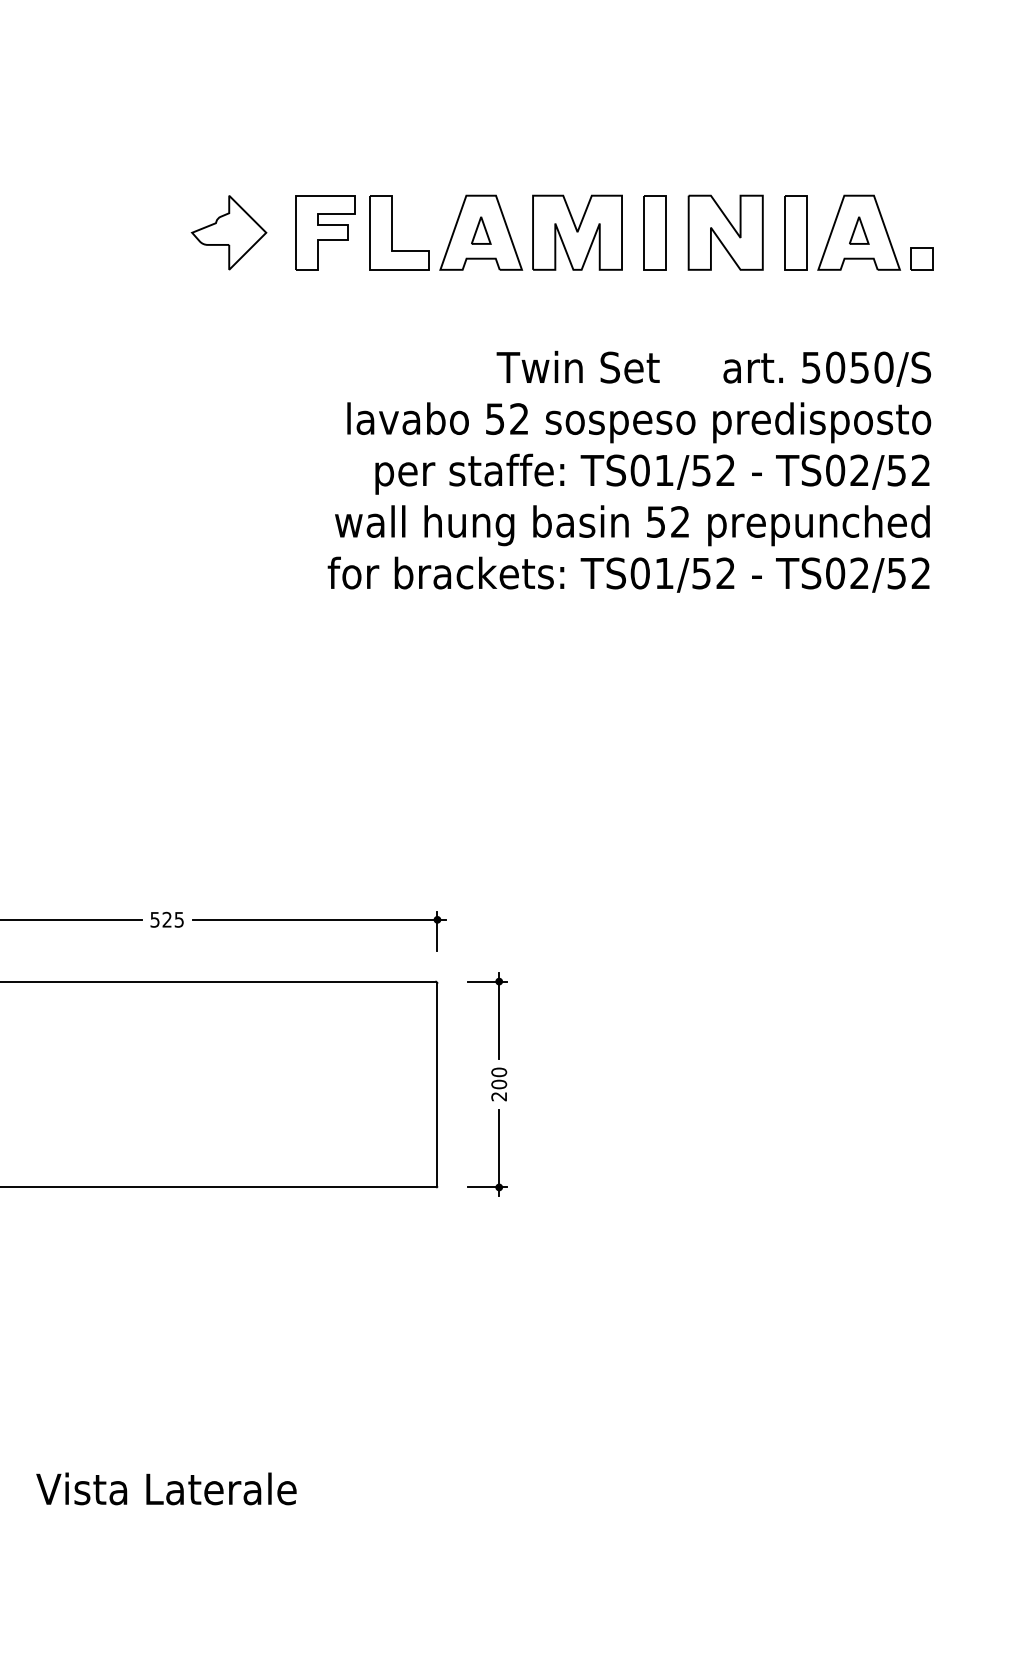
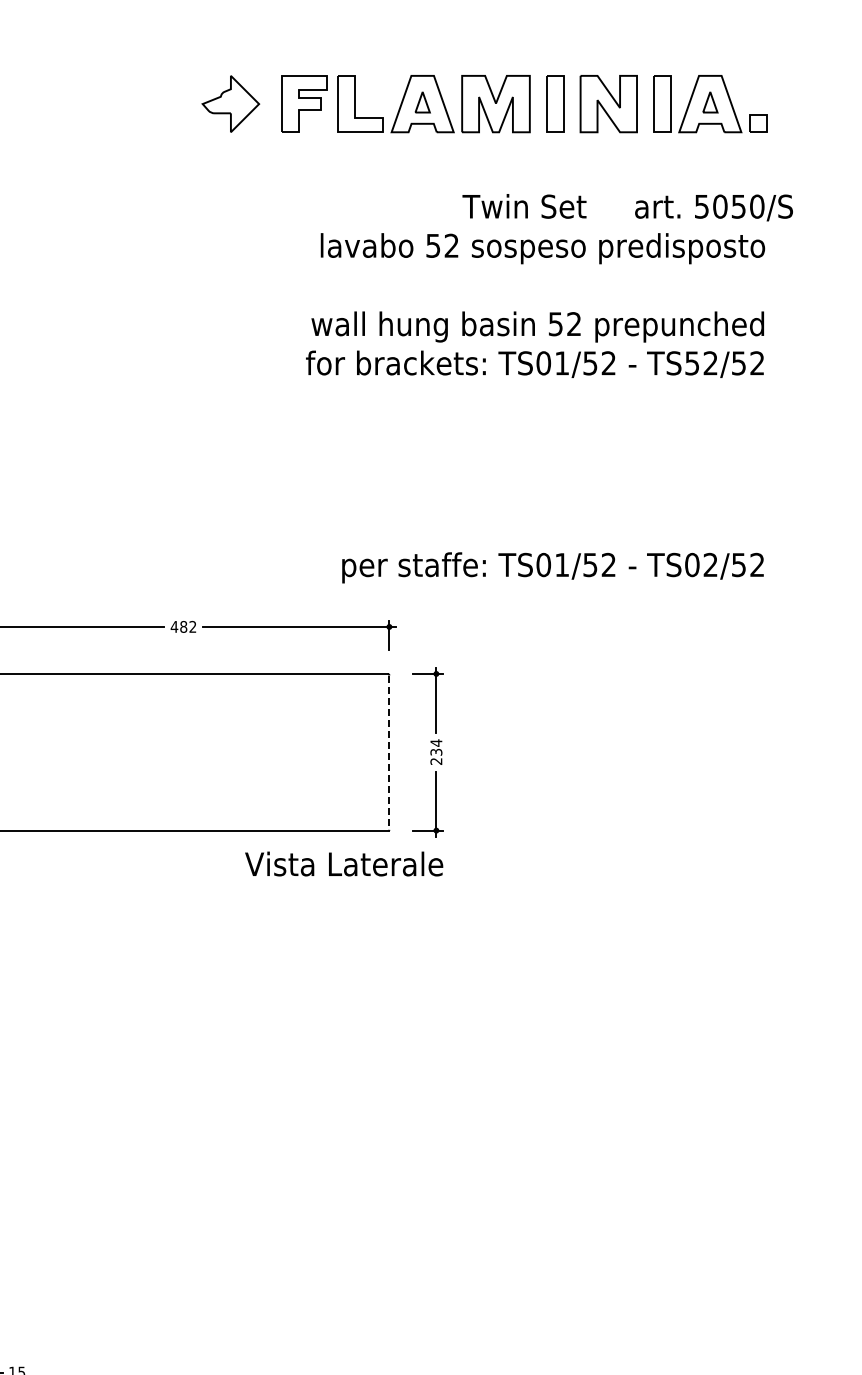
text: (713, 368) -> (627, 207), moved
text: (651, 473) -> (552, 567), moved
text: (835, 573) -> (692, 363), TS02/52 -> TS52/52
text: (166, 919) -> (183, 626), 525 -> 482
text: (499, 1078) -> (436, 747), 200 -> 234
line: (437, 1086) -> (389, 753), solid -> dashed
text: (166, 1488) -> (344, 863), moved

